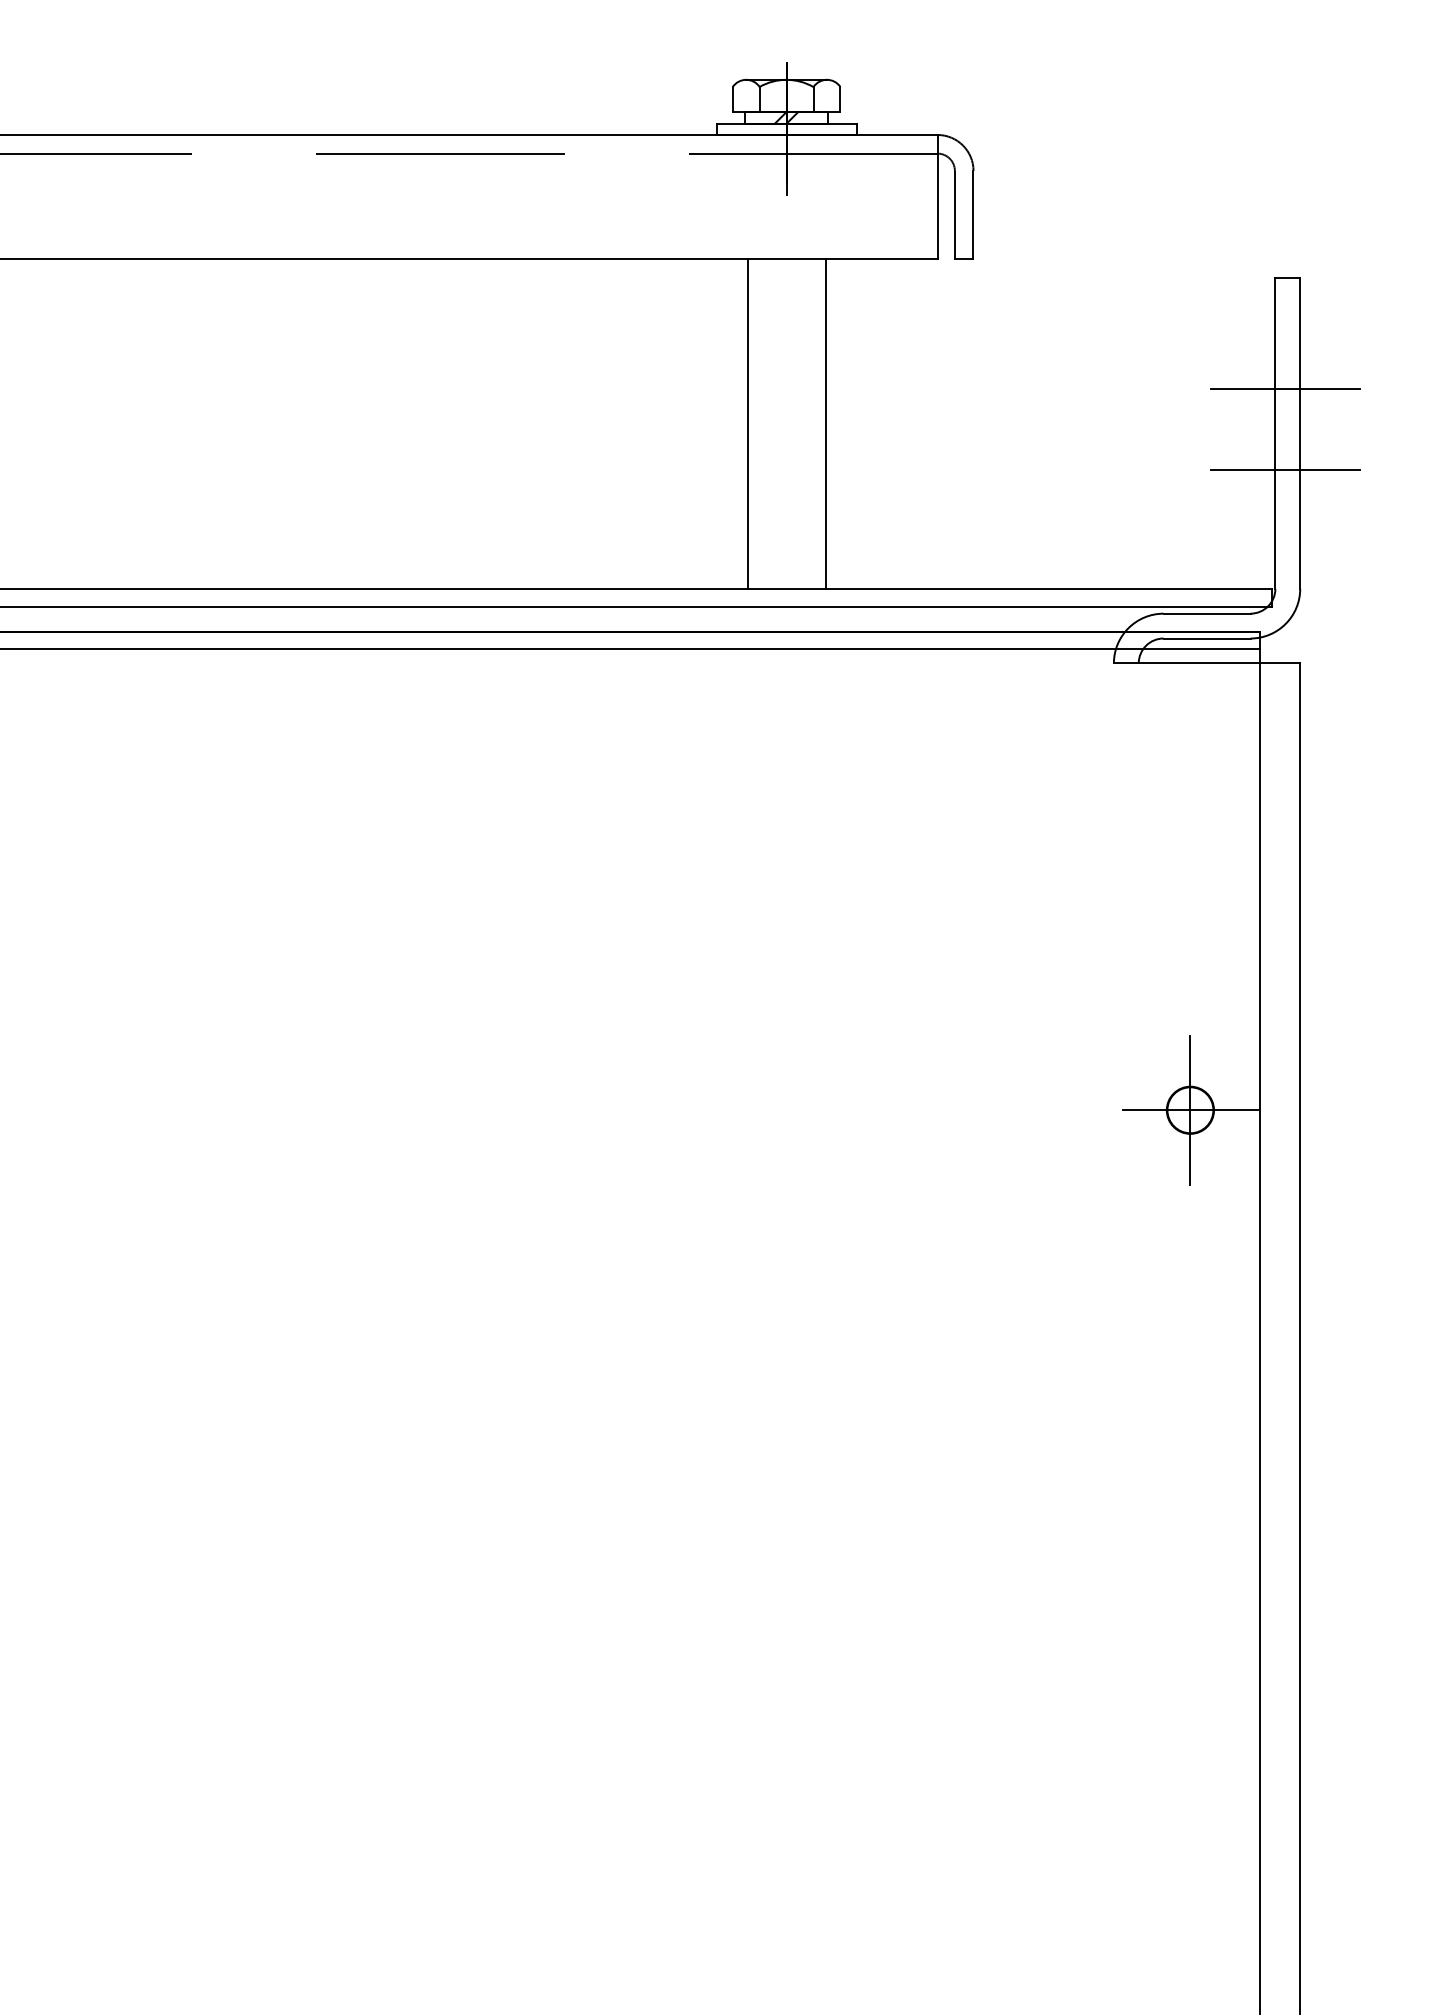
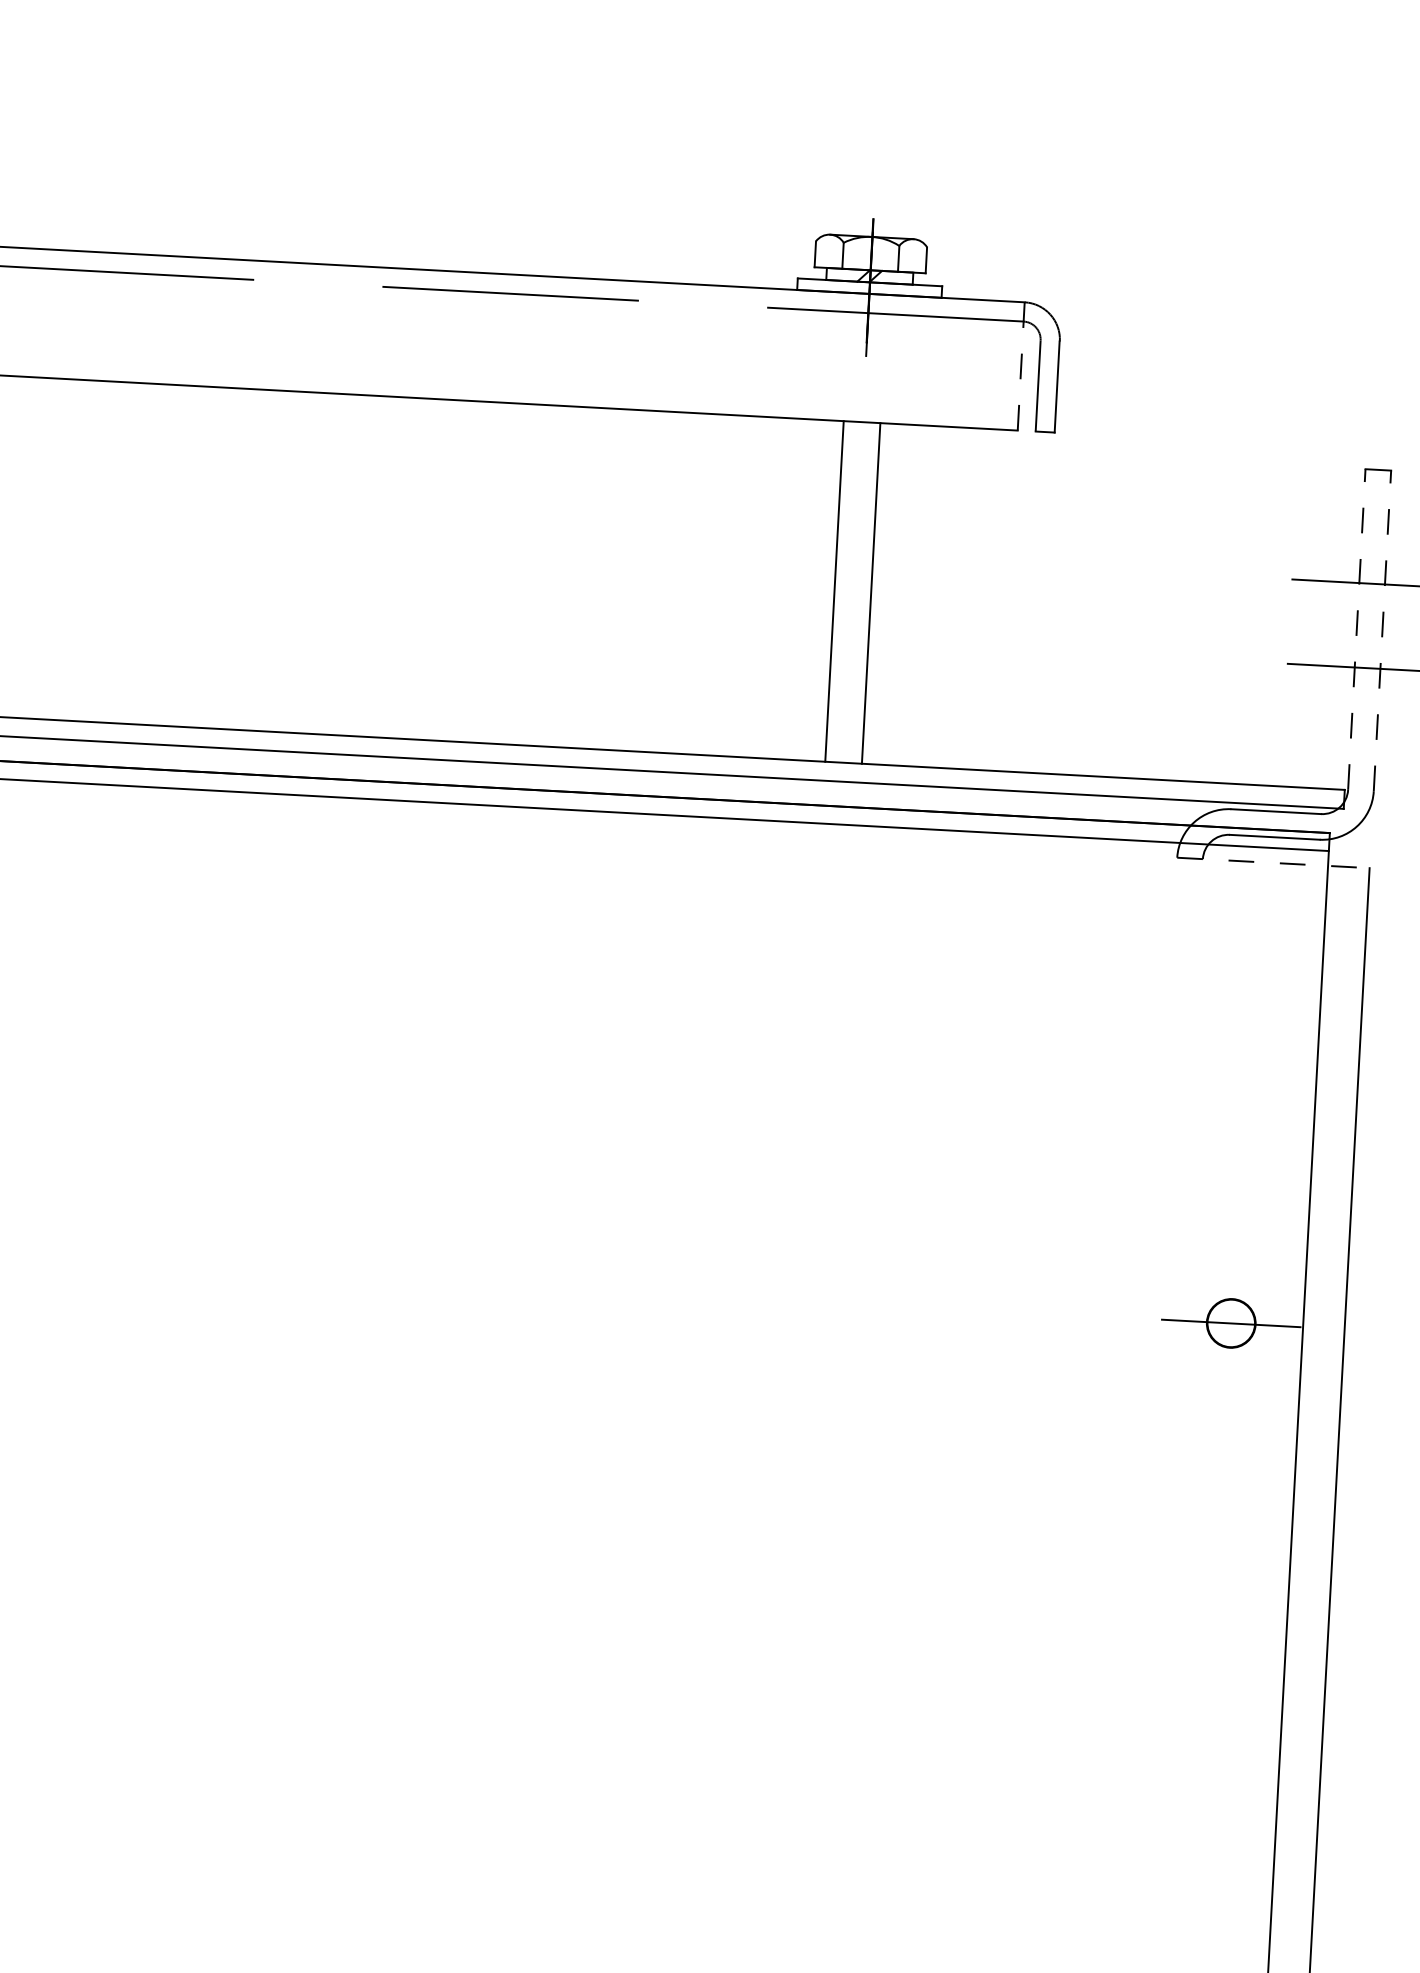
line: (937, 197) -> (1021, 366), solid -> dashed
line: (748, 424) -> (871, 593), moved
line: (825, 424) -> (833, 591), moved
line: (1275, 433) -> (1356, 629), solid -> dashed
line: (1300, 433) -> (1382, 630), solid -> dashed
line: (1207, 663) -> (1273, 863), solid -> dashed
line: (1190, 1109) -> (1231, 1322), removed

